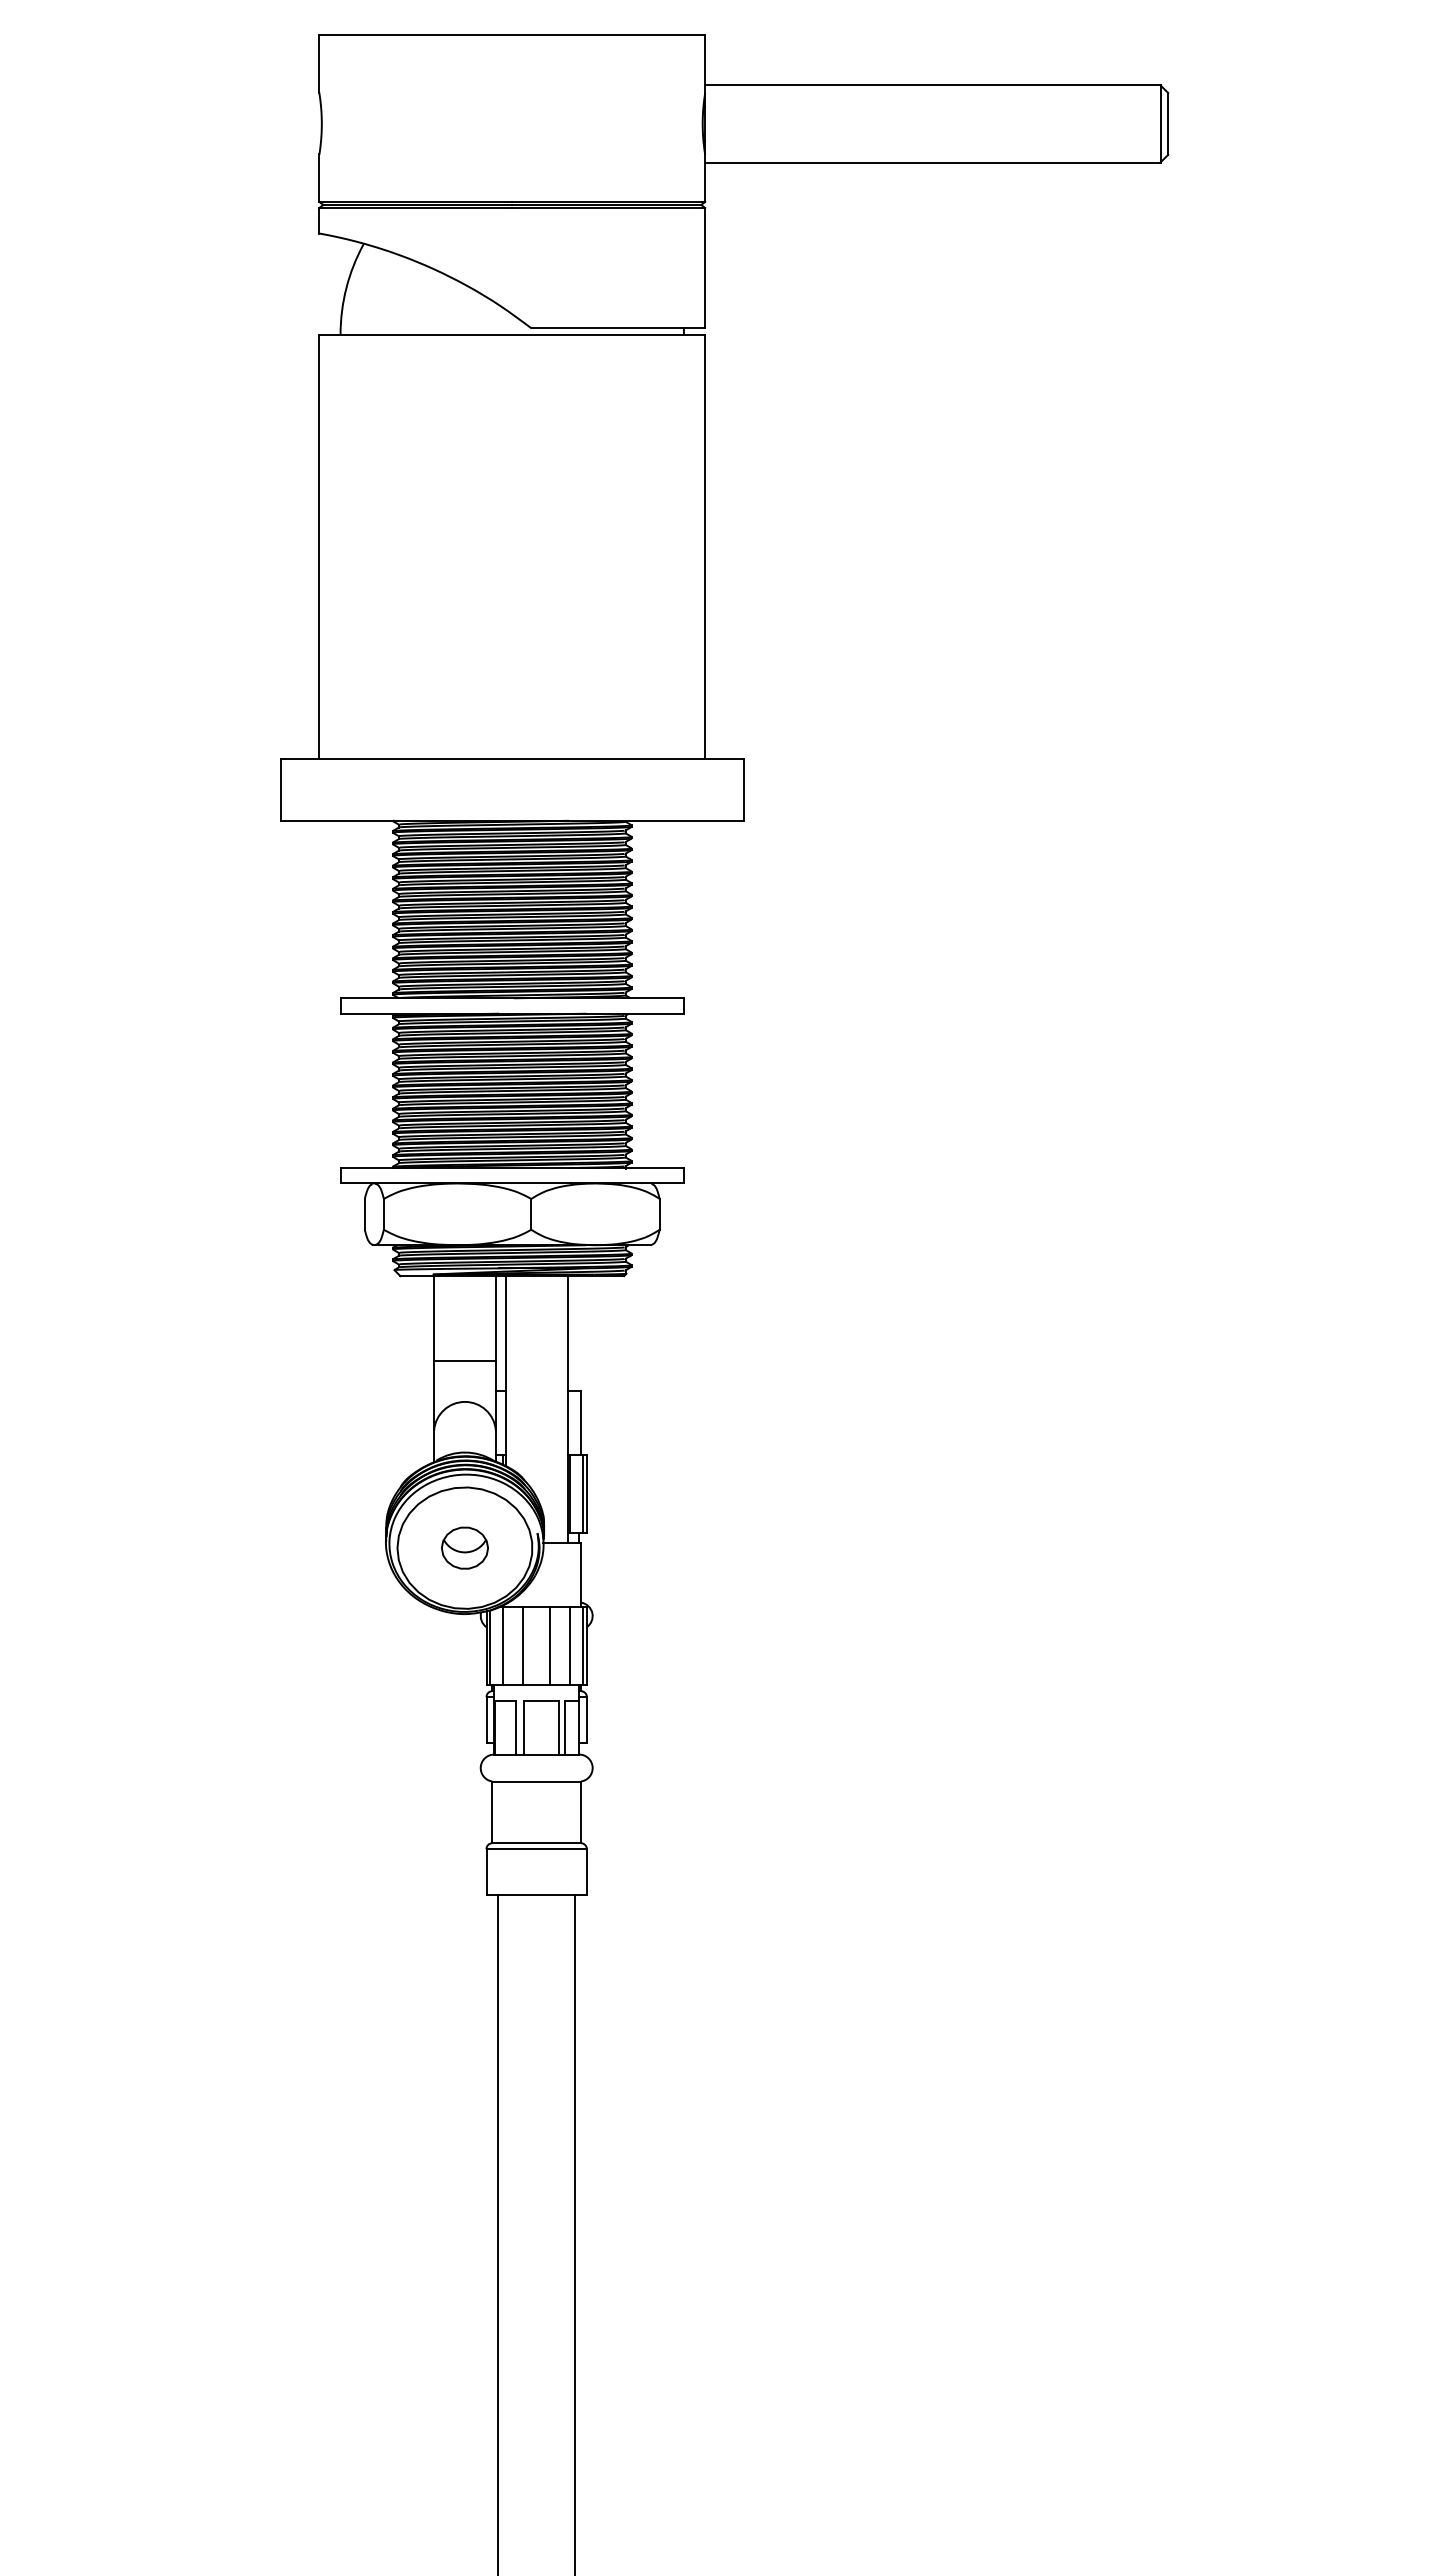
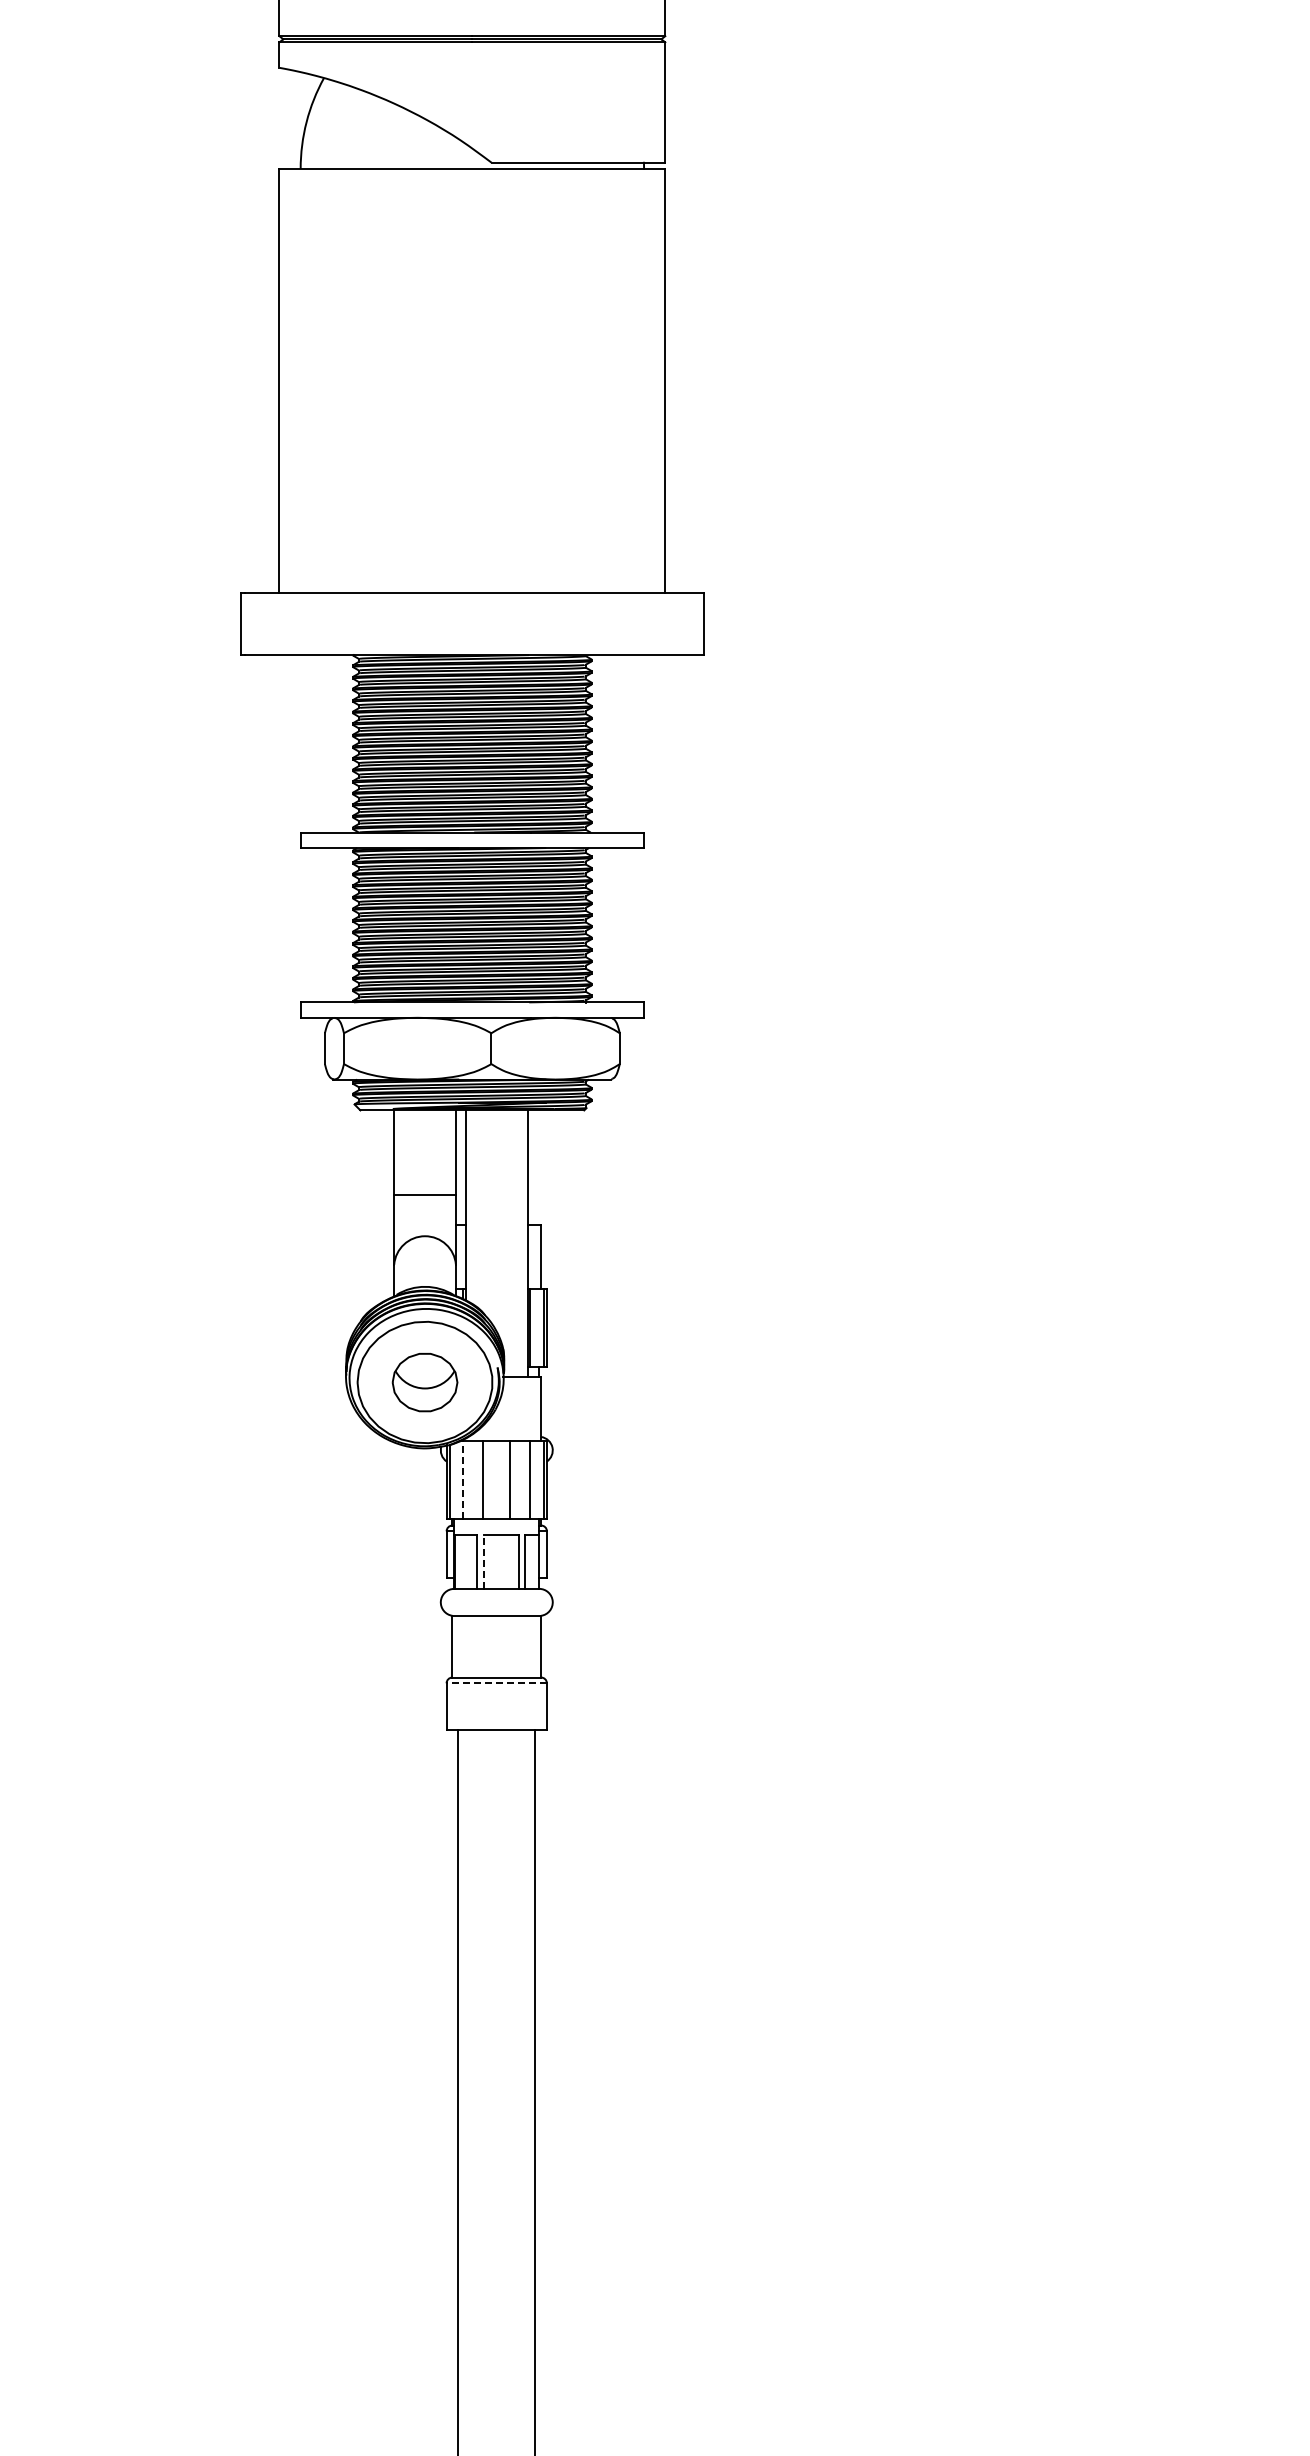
part: (464, 1547) -> (424, 1381), size x1.4
line: (503, 1646) -> (463, 1480), solid -> dashed
line: (523, 1727) -> (483, 1561), solid -> dashed
line: (536, 1849) -> (496, 1683), solid -> dashed

